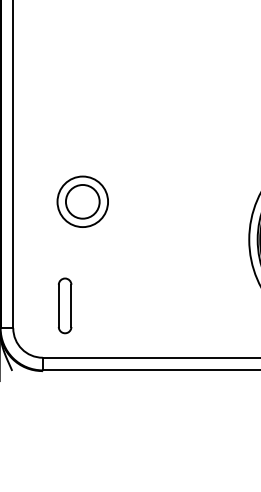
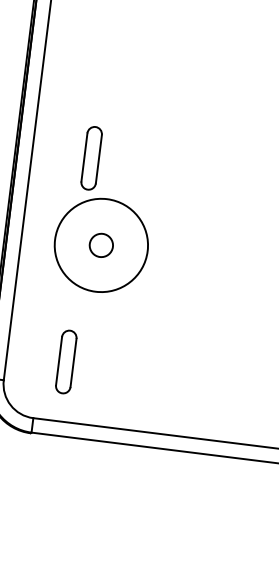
part: (64, 127) -> (91, 157), added
circle: (82, 201) -> (101, 245), size x0.6
circle: (82, 201) -> (101, 245), size x1.6

